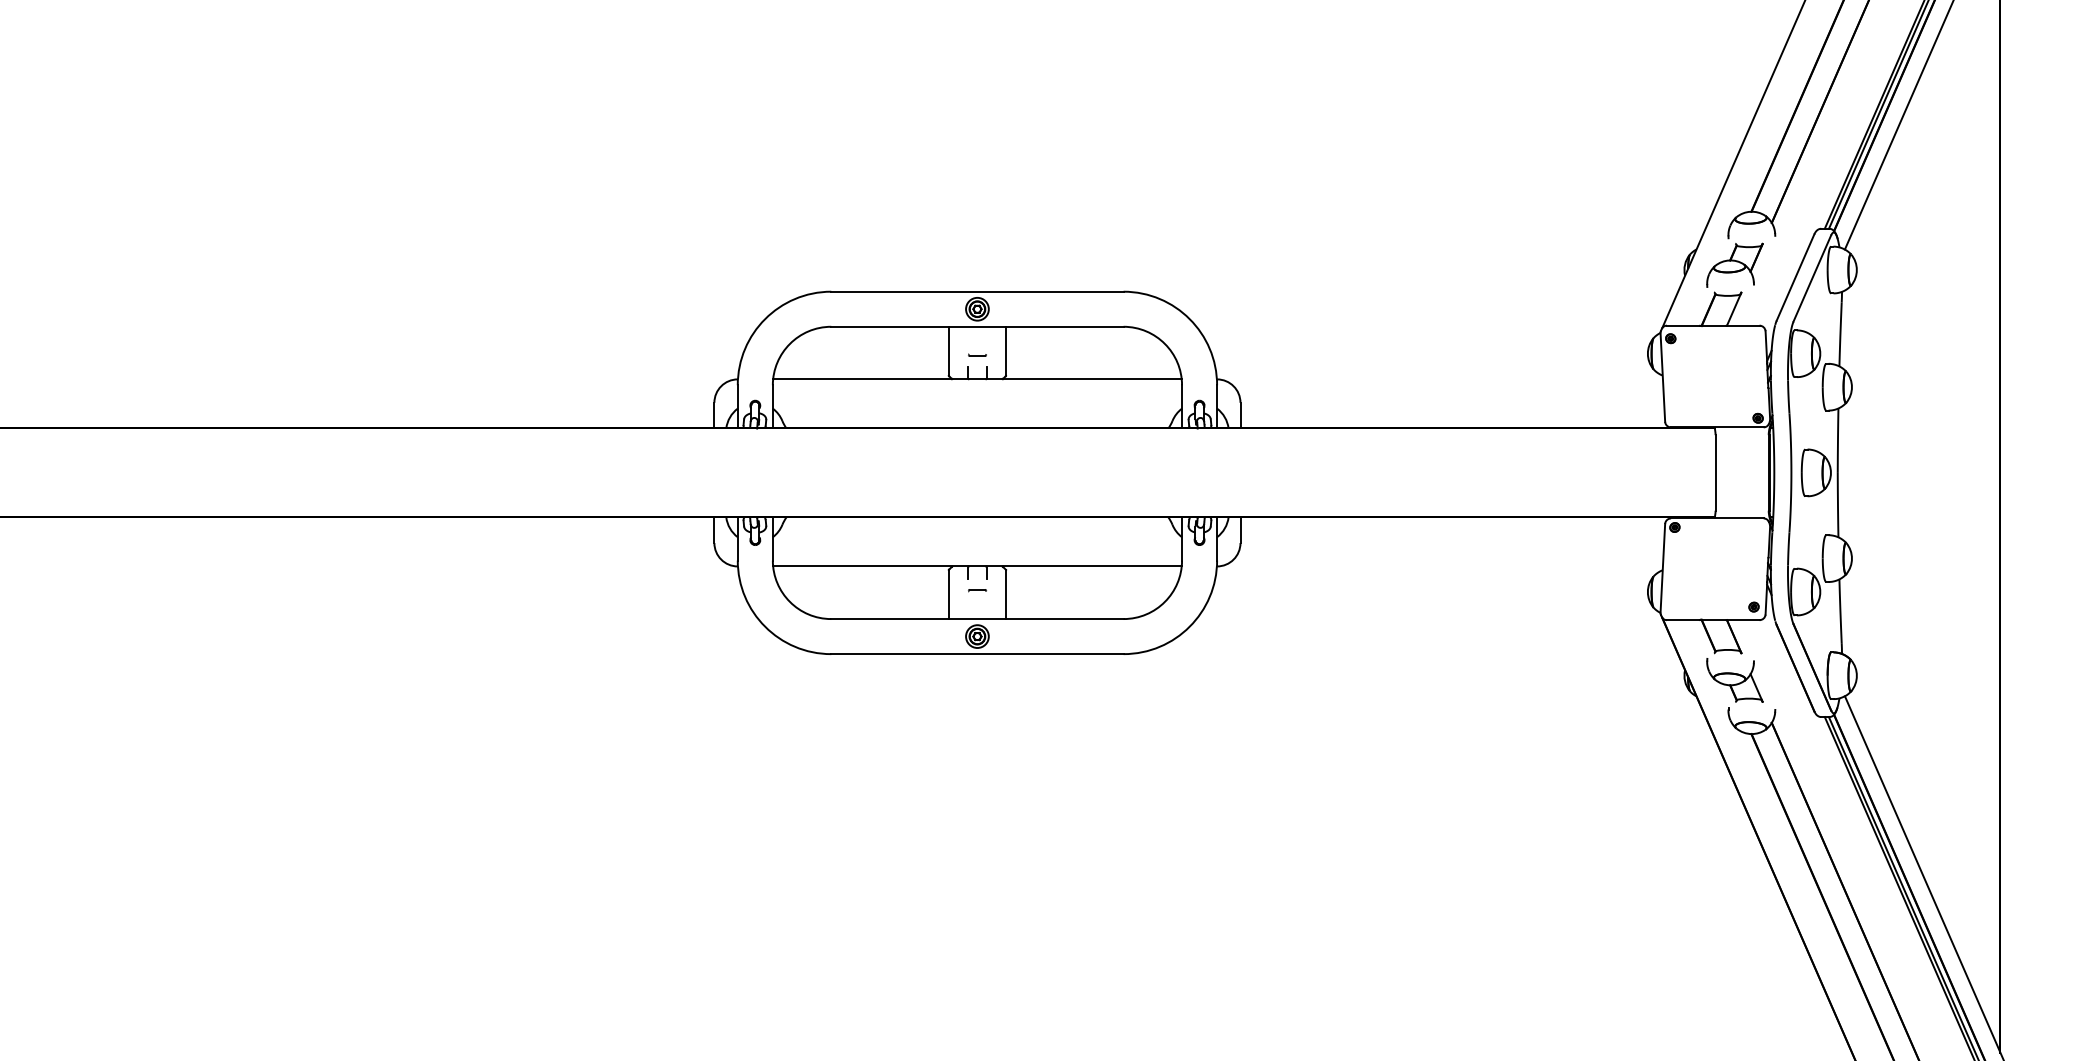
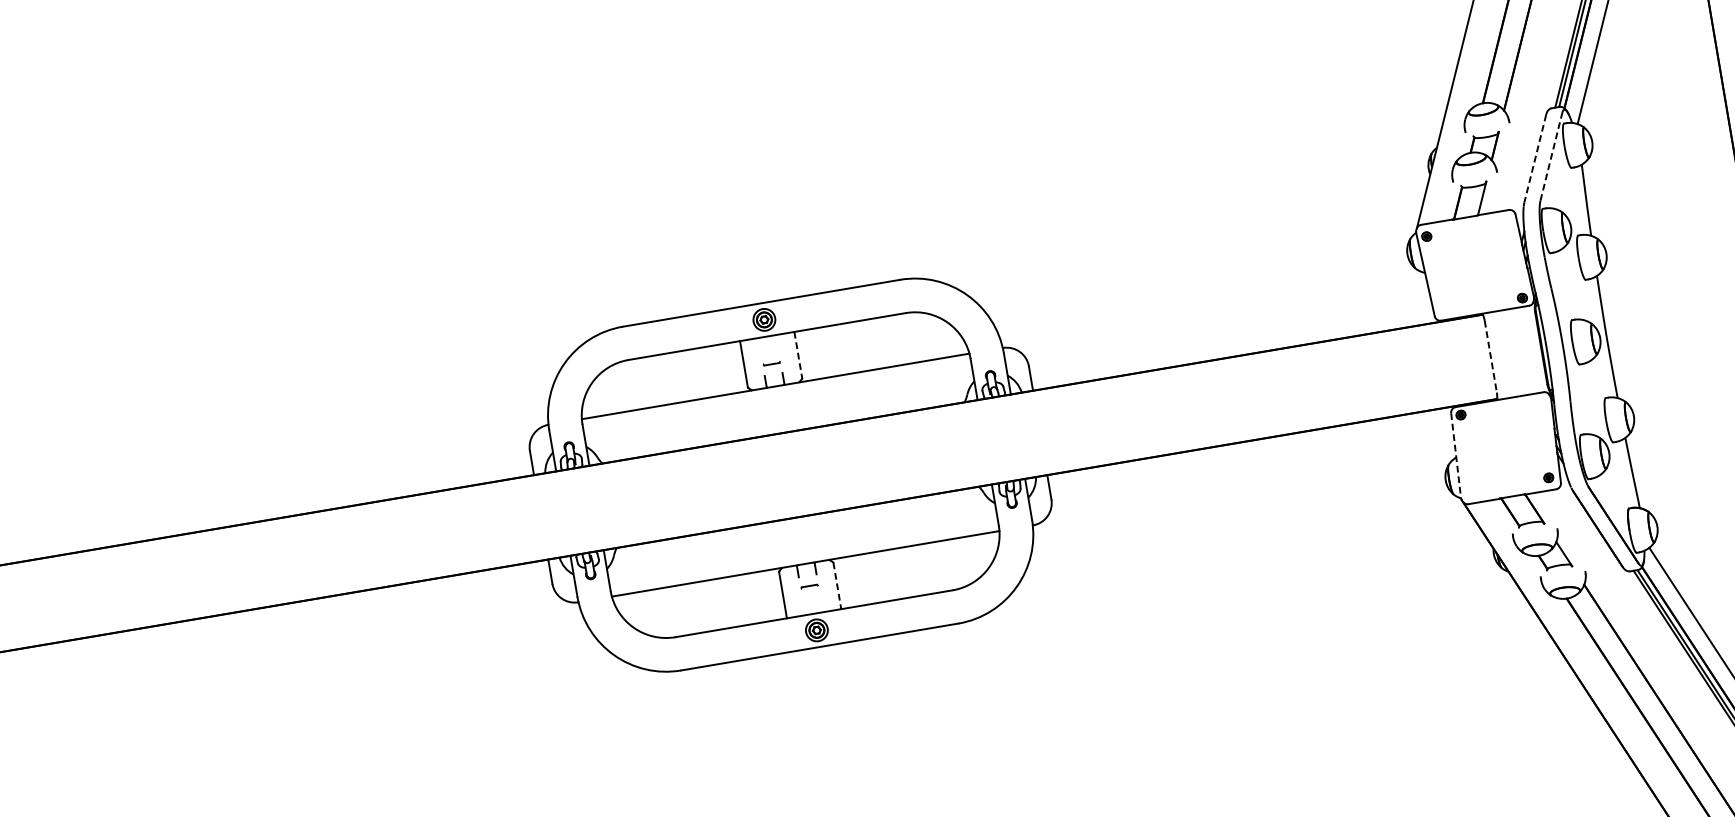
line: (1795, 278) -> (1535, 159), solid -> dashed
line: (1812, 278) -> (1551, 156), solid -> dashed
line: (1006, 351) -> (798, 355), solid -> dashed
line: (1715, 472) -> (1490, 356), solid -> dashed
line: (1662, 568) -> (1455, 455), solid -> dashed
line: (1006, 594) -> (837, 585), solid -> dashed

